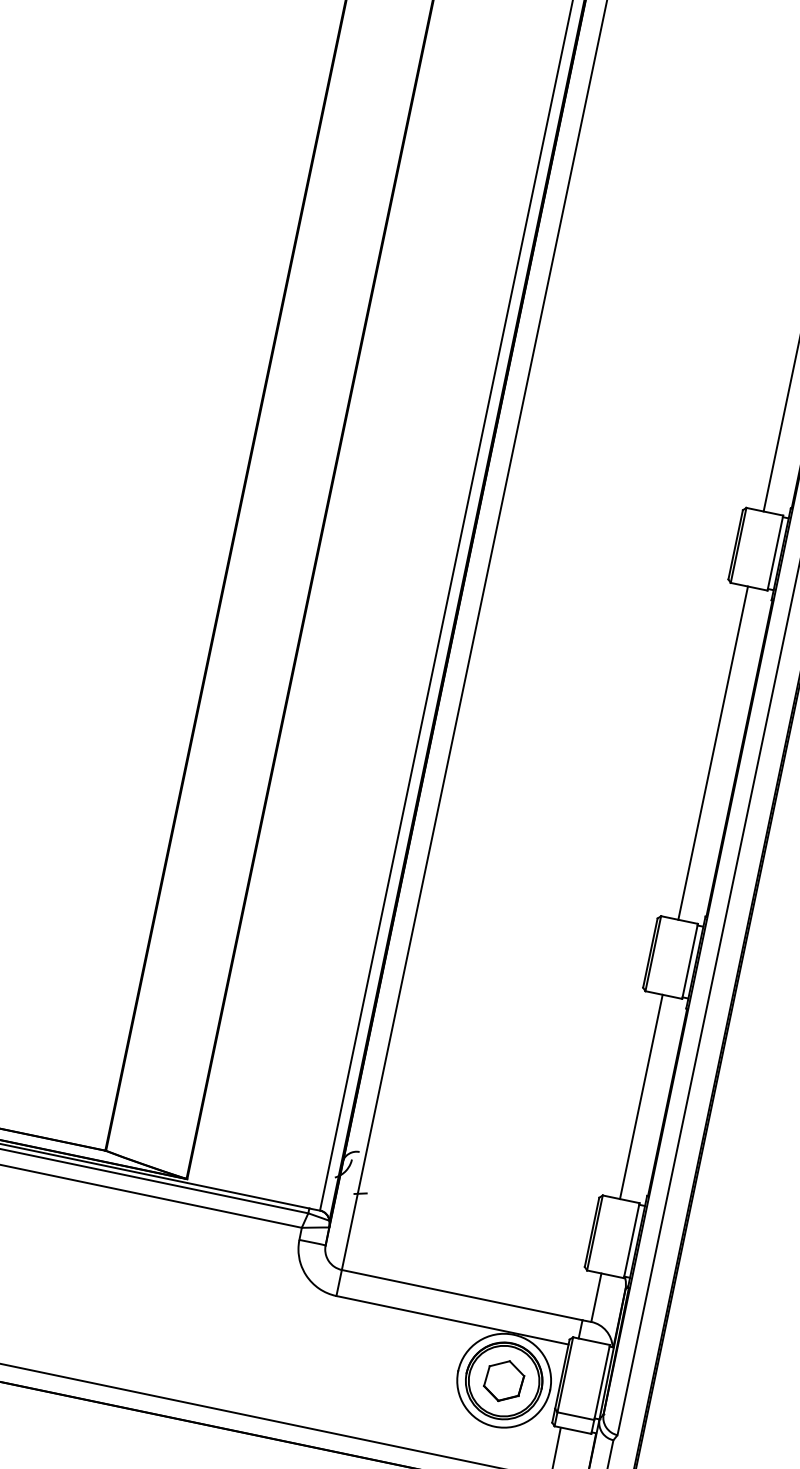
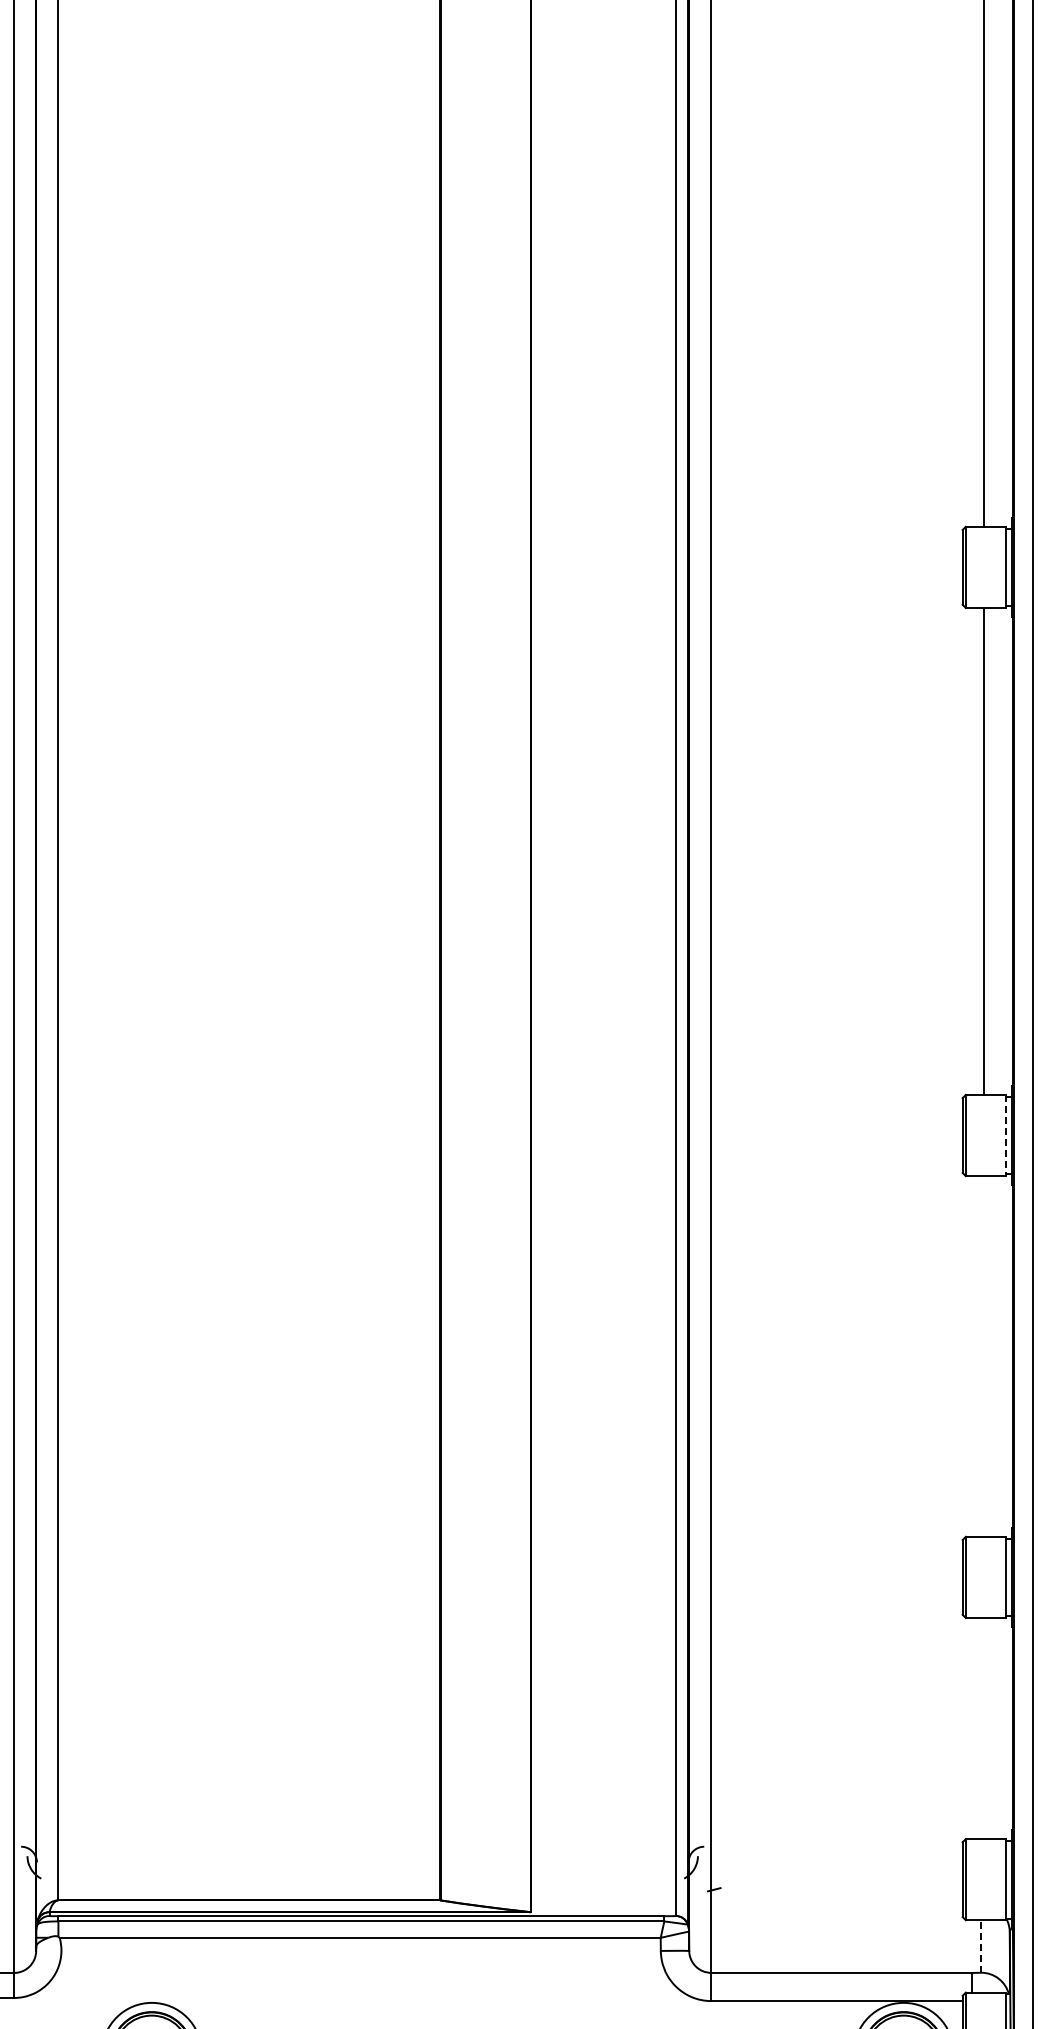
line: (775, 553) -> (1005, 1135), solid -> dashed
line: (713, 753) -> (984, 1356), removed
line: (641, 1096) -> (984, 1728), removed
line: (596, 1297) -> (981, 1946), solid -> dashed

